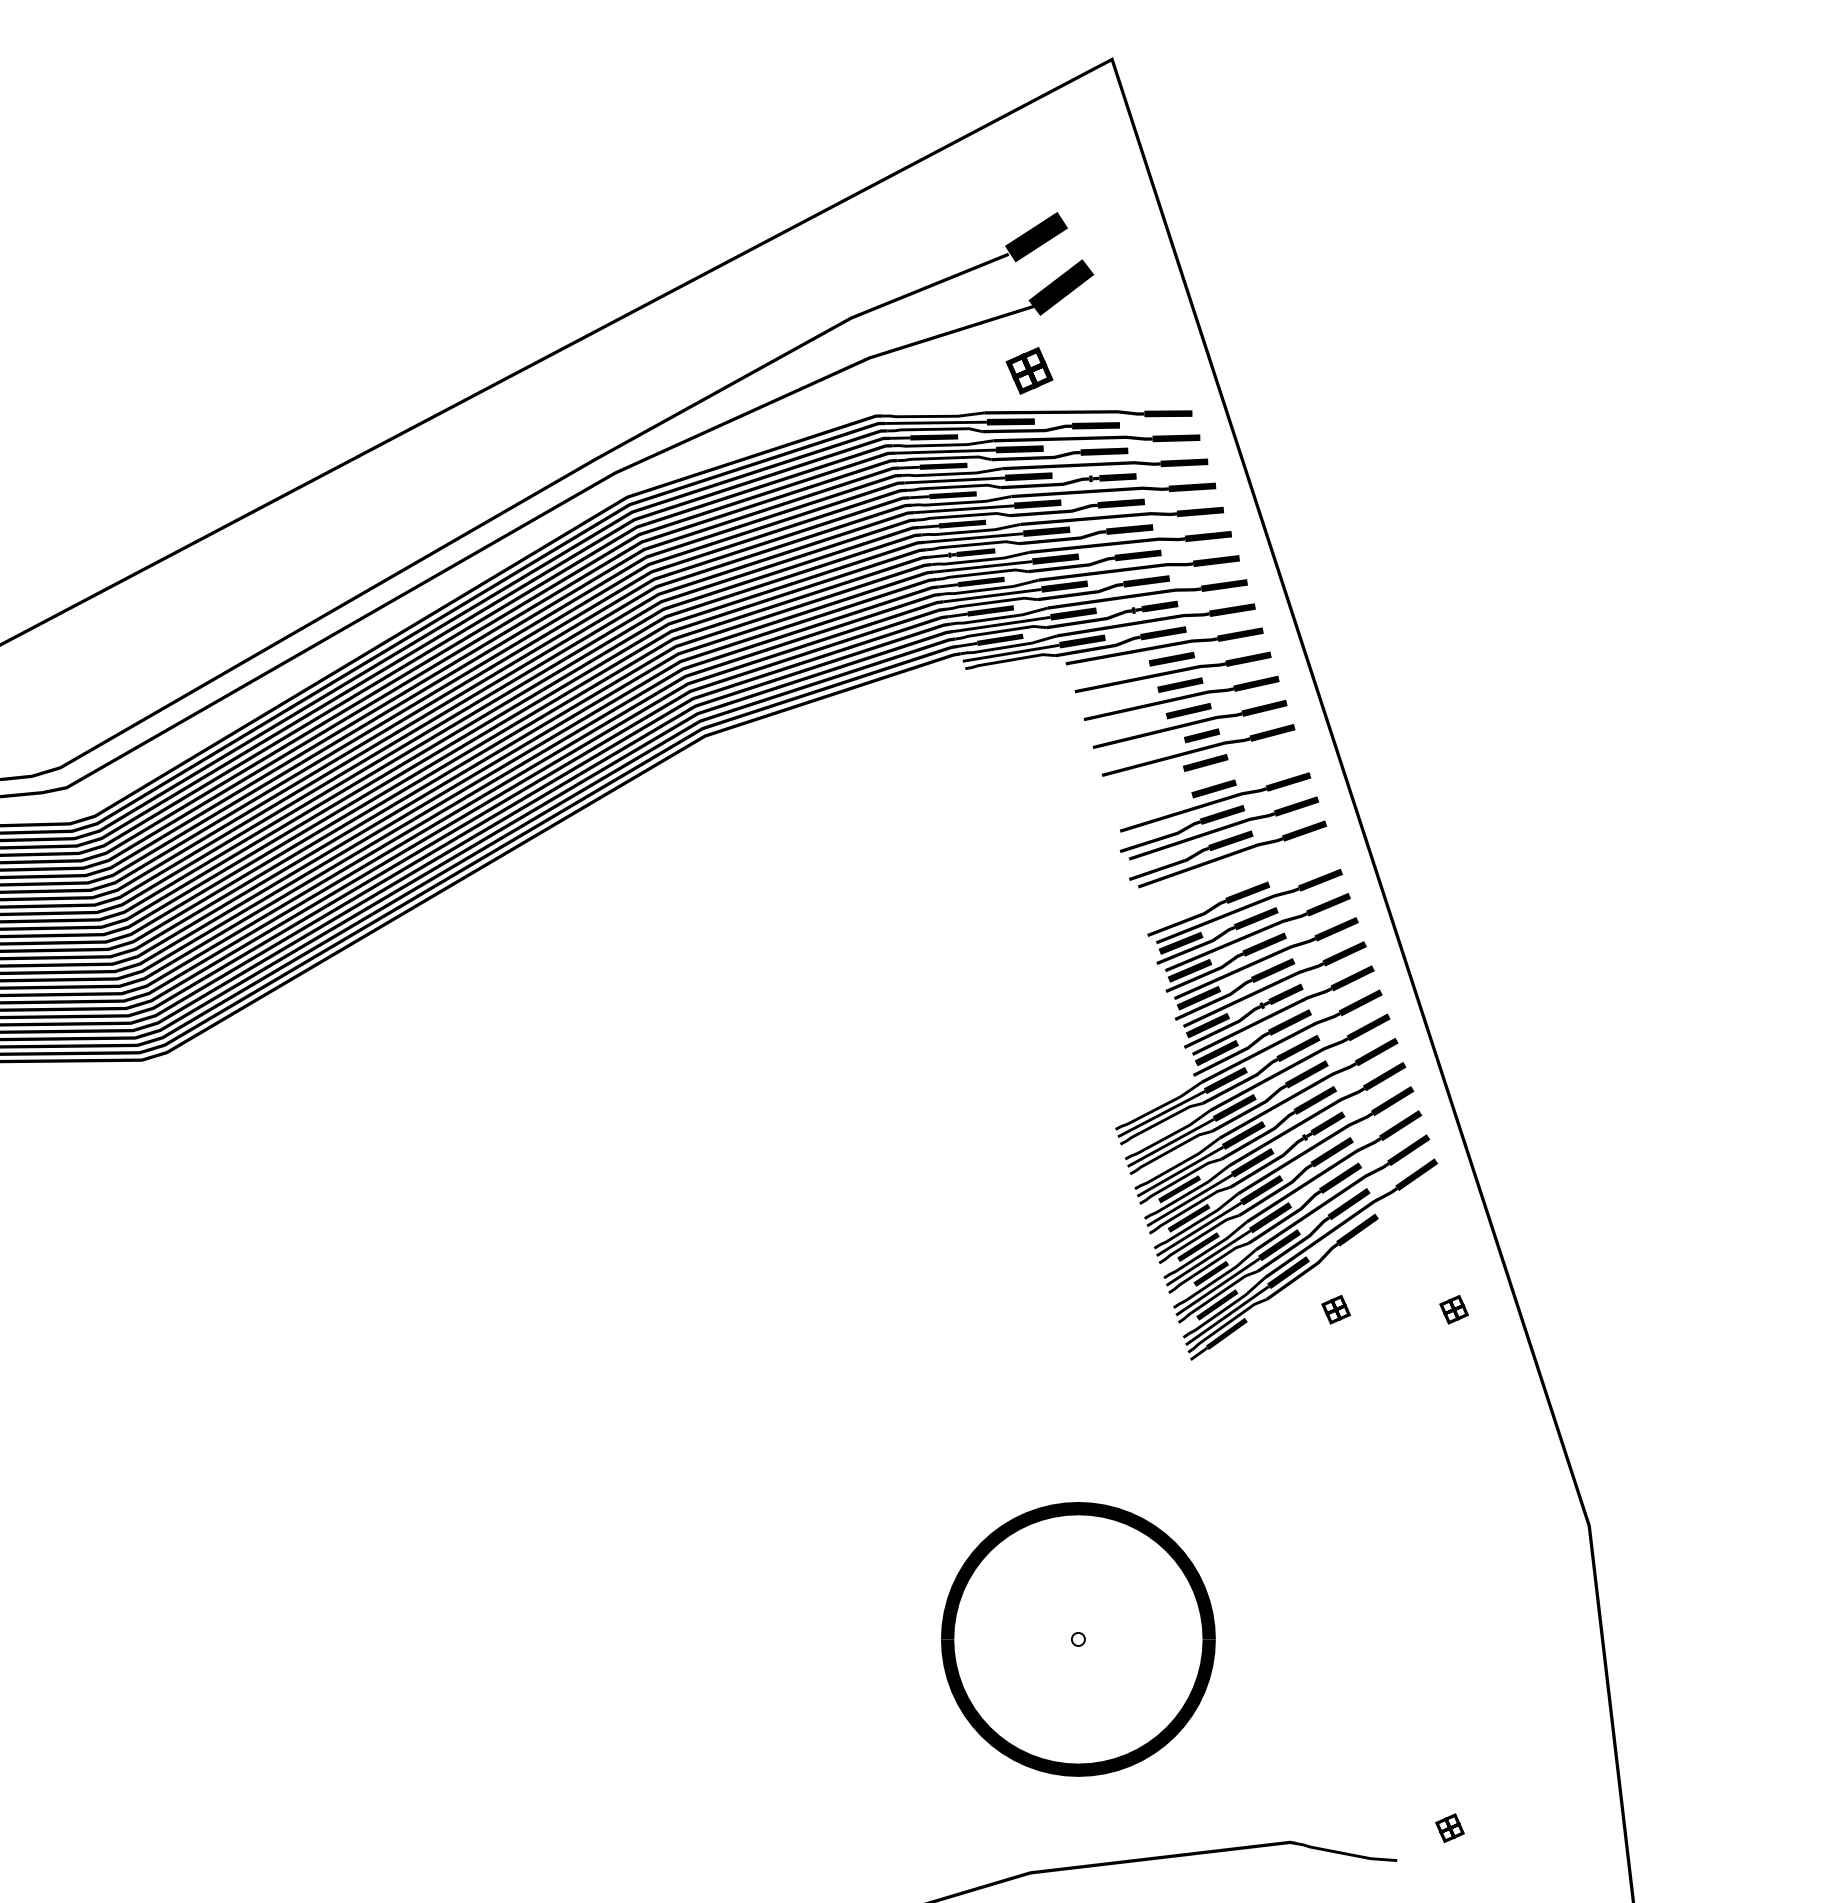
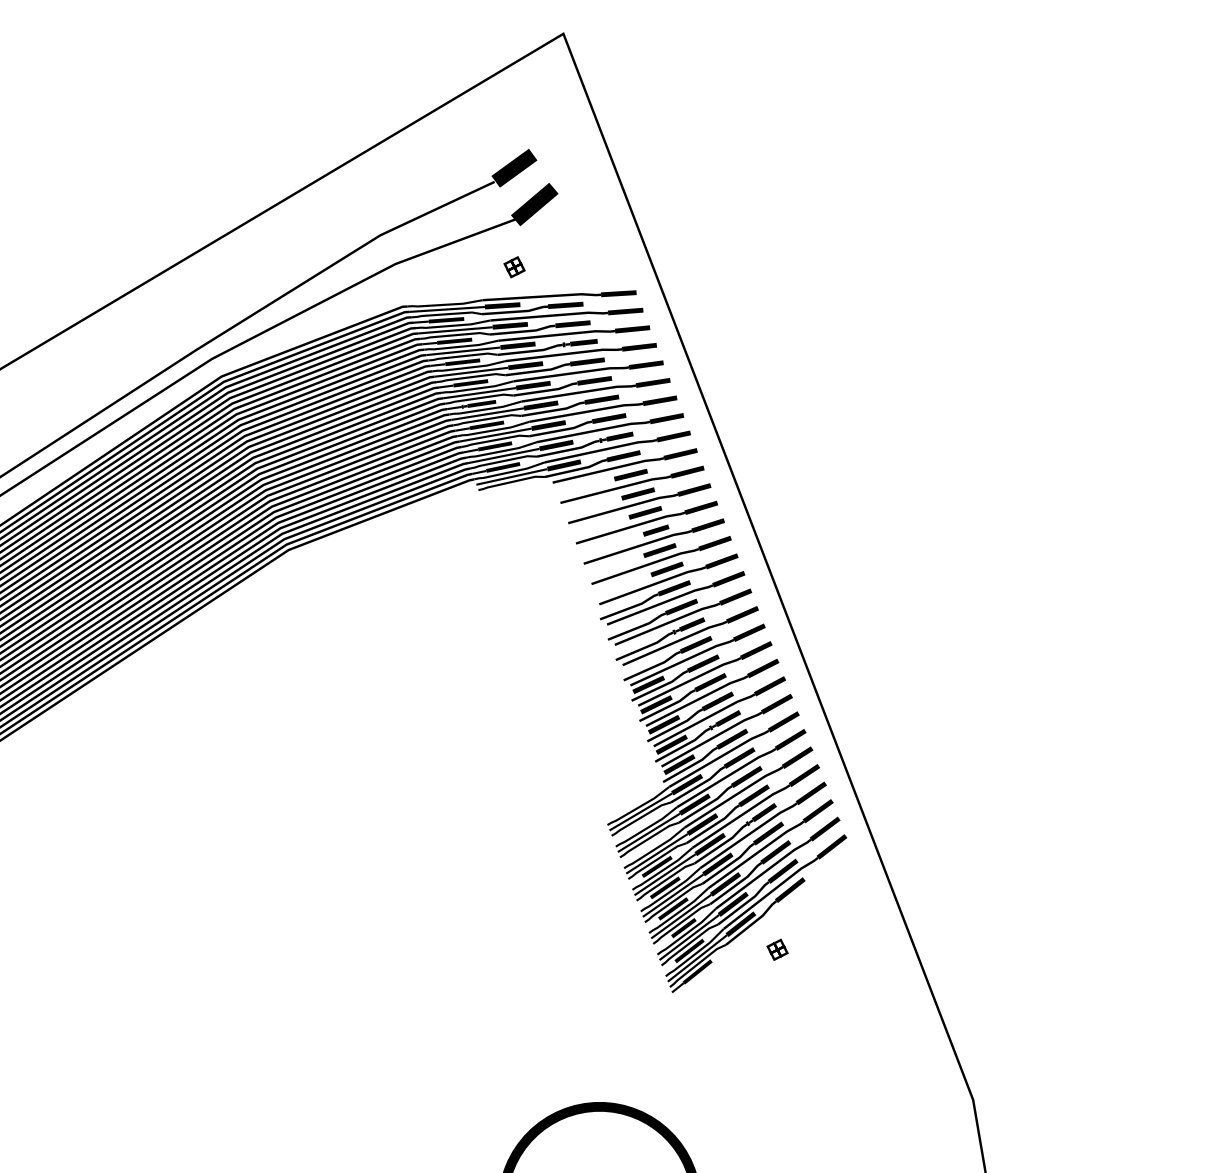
part: (1029, 370) -> (514, 267), size x0.62
part: (1206, 776) -> (661, 560), added
part: (1236, 880) -> (687, 636), added
part: (1453, 1309) -> (864, 945), removed

